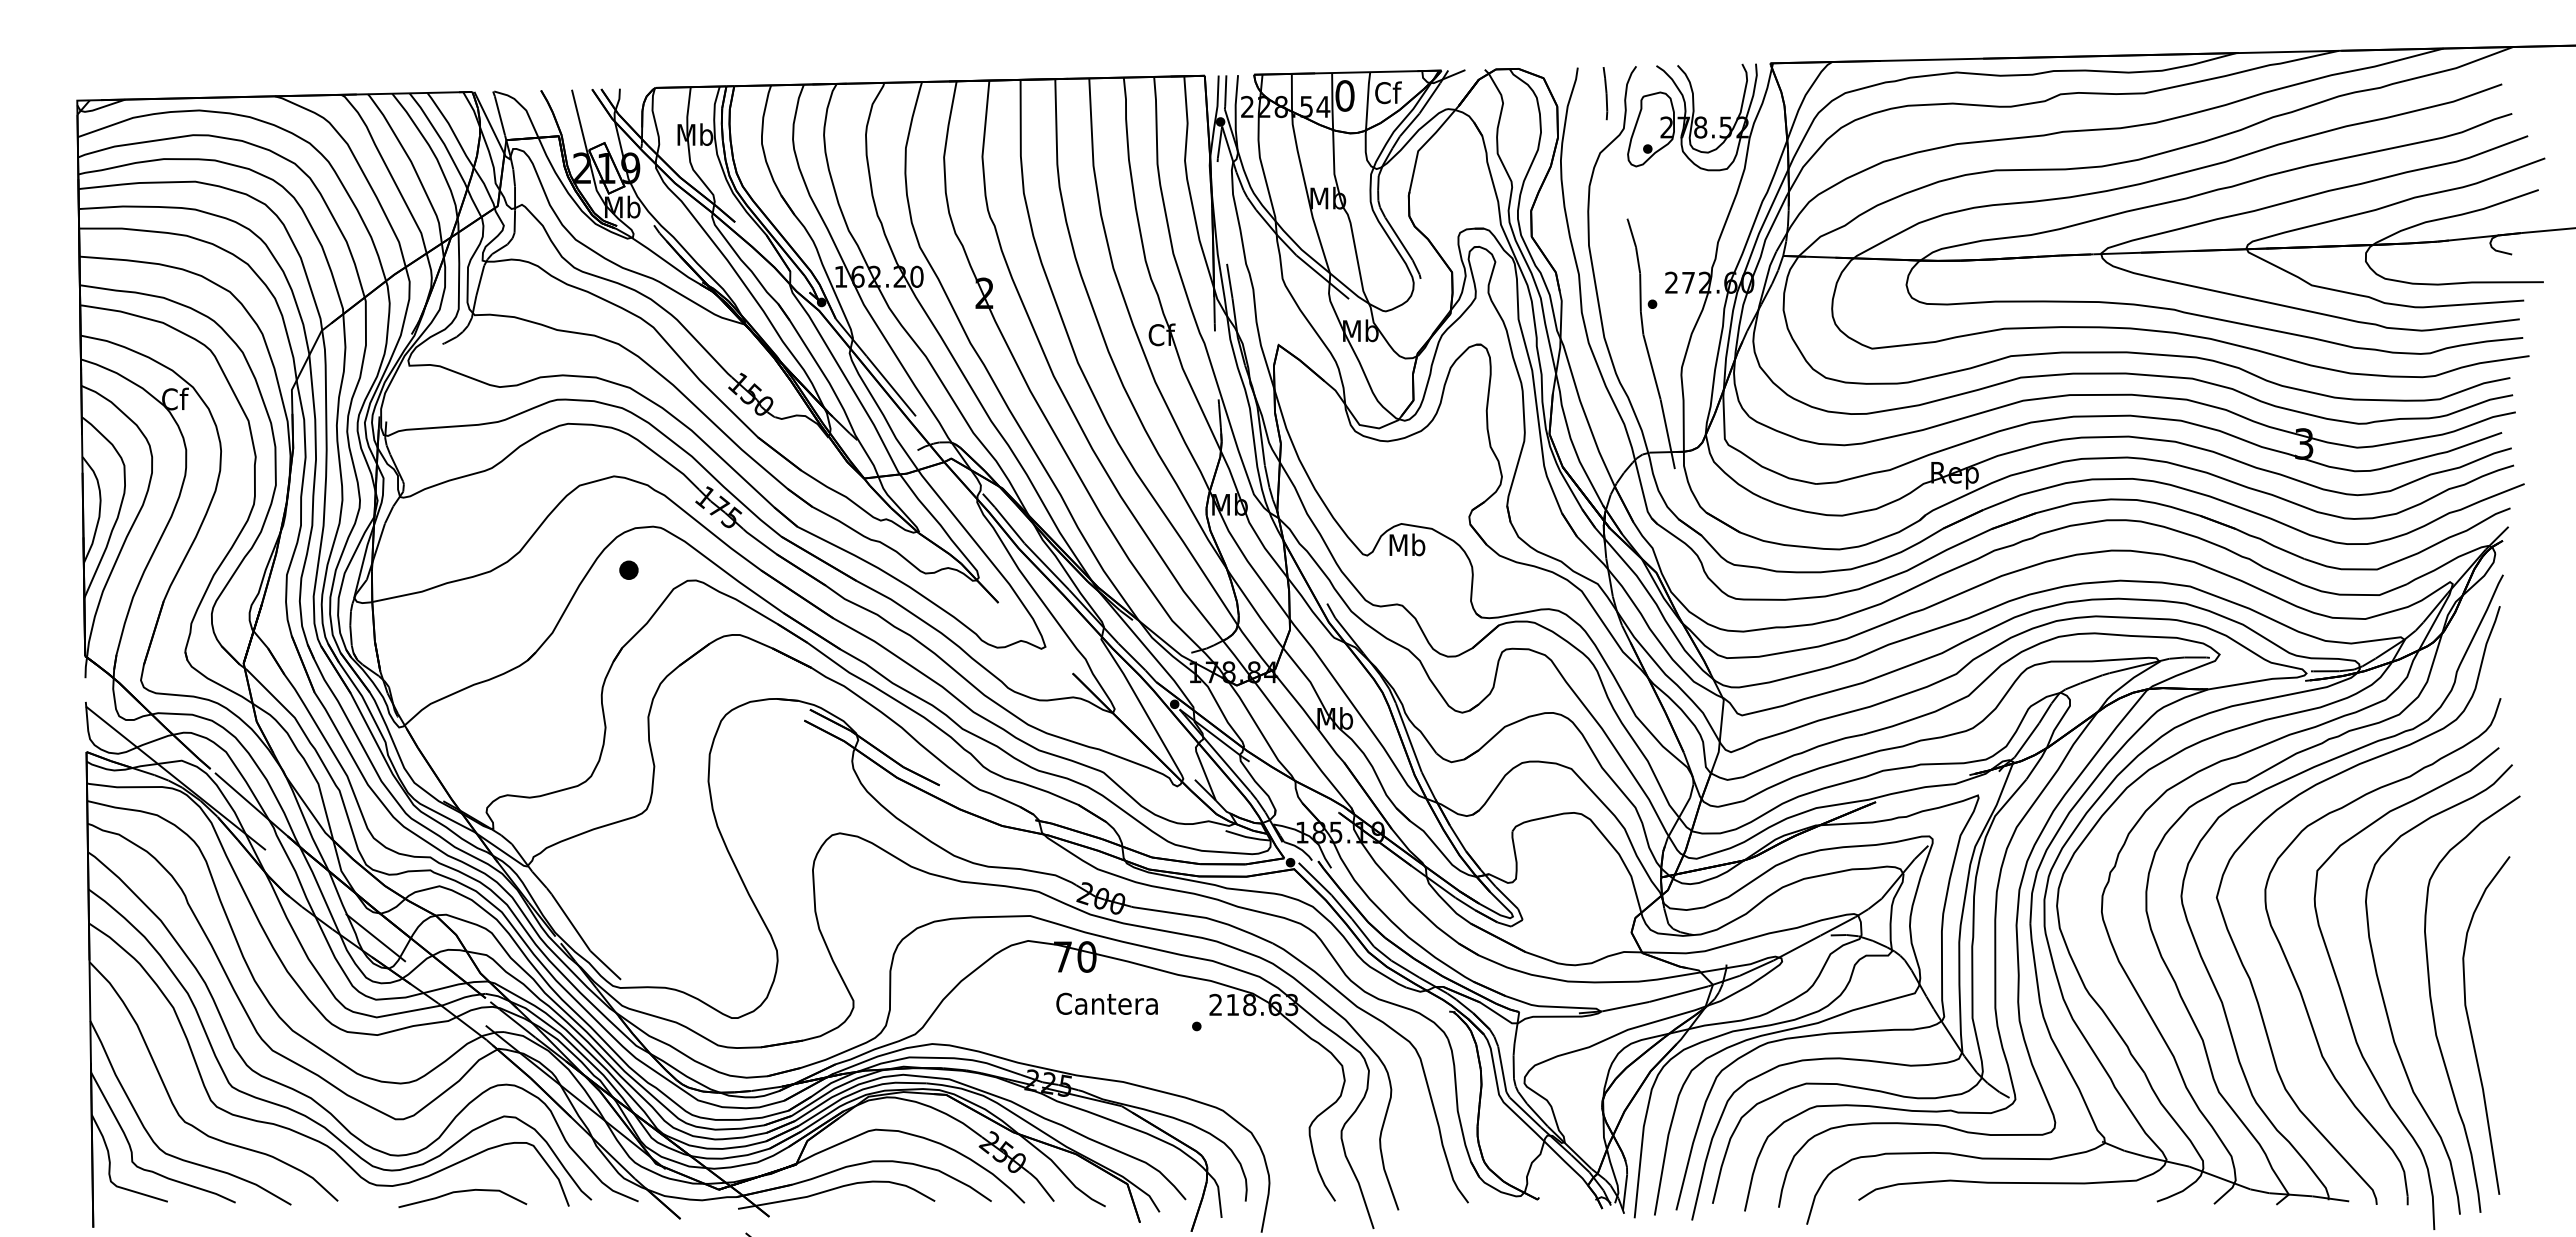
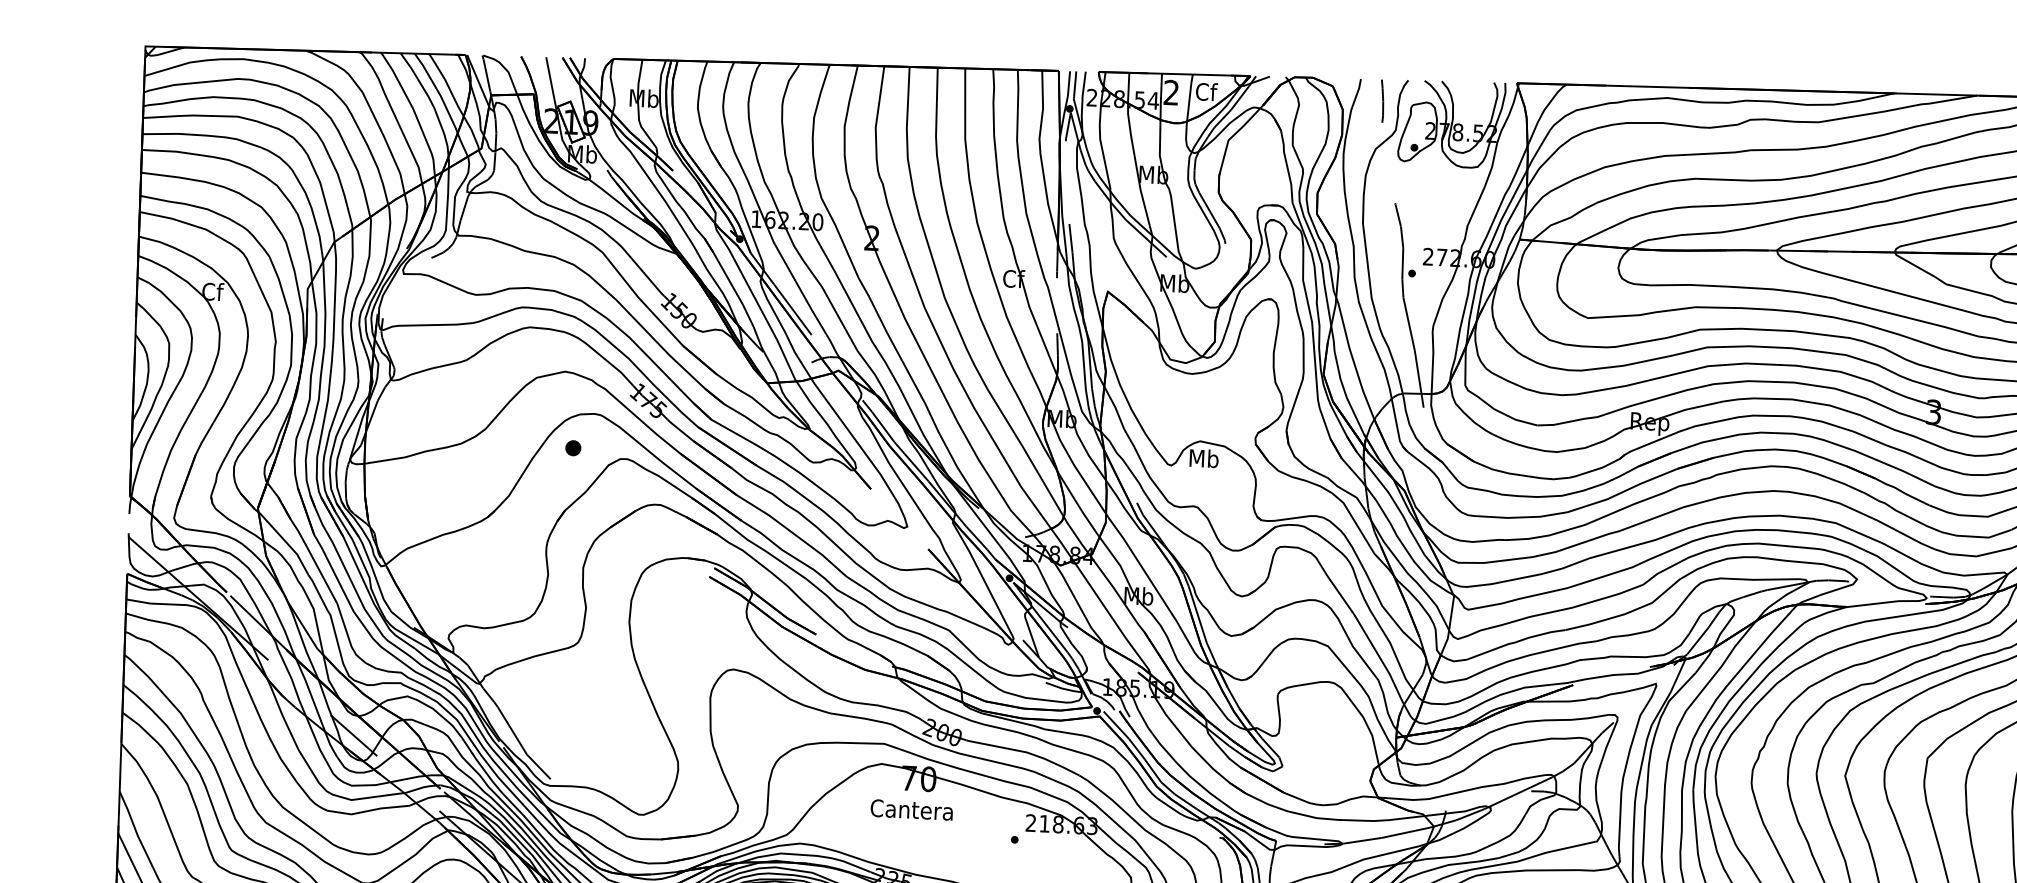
text: (1344, 95) -> (1171, 92), 0 -> 2
text: (1106, 1003) -> (911, 809), moved

